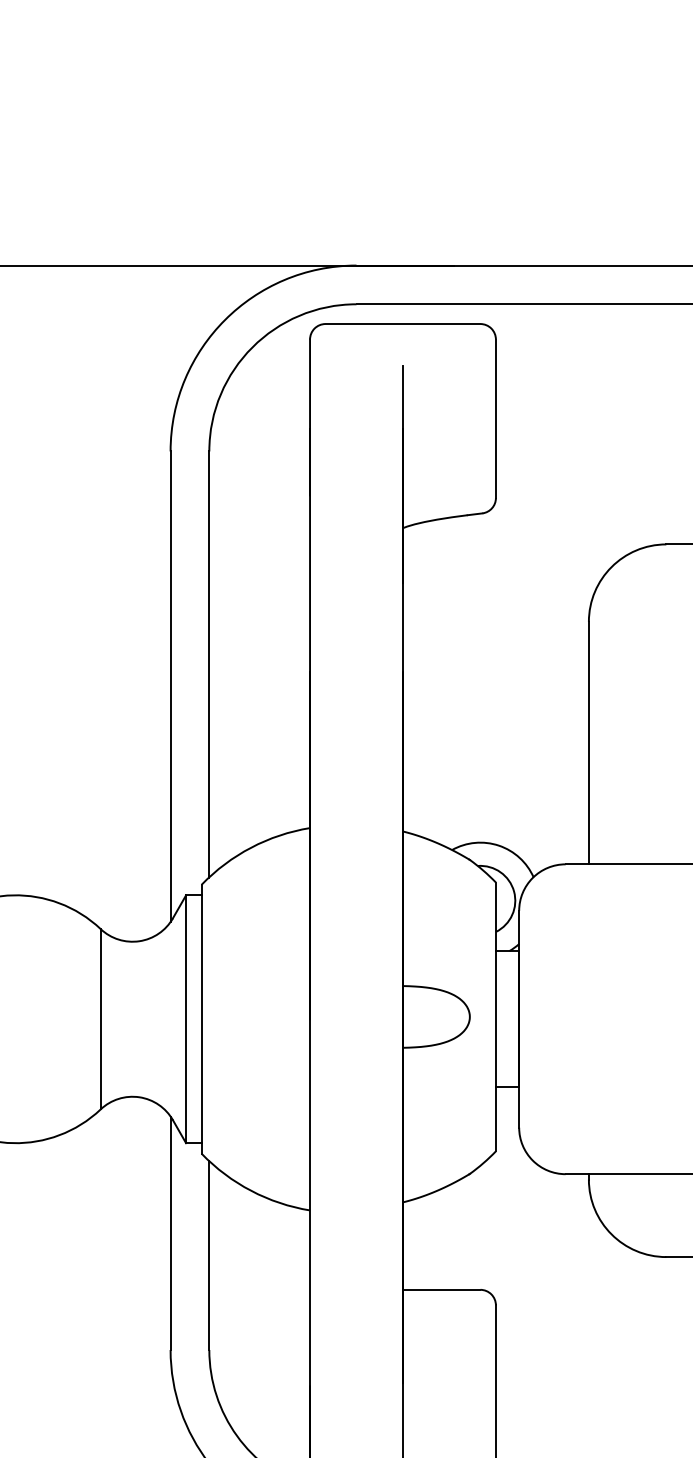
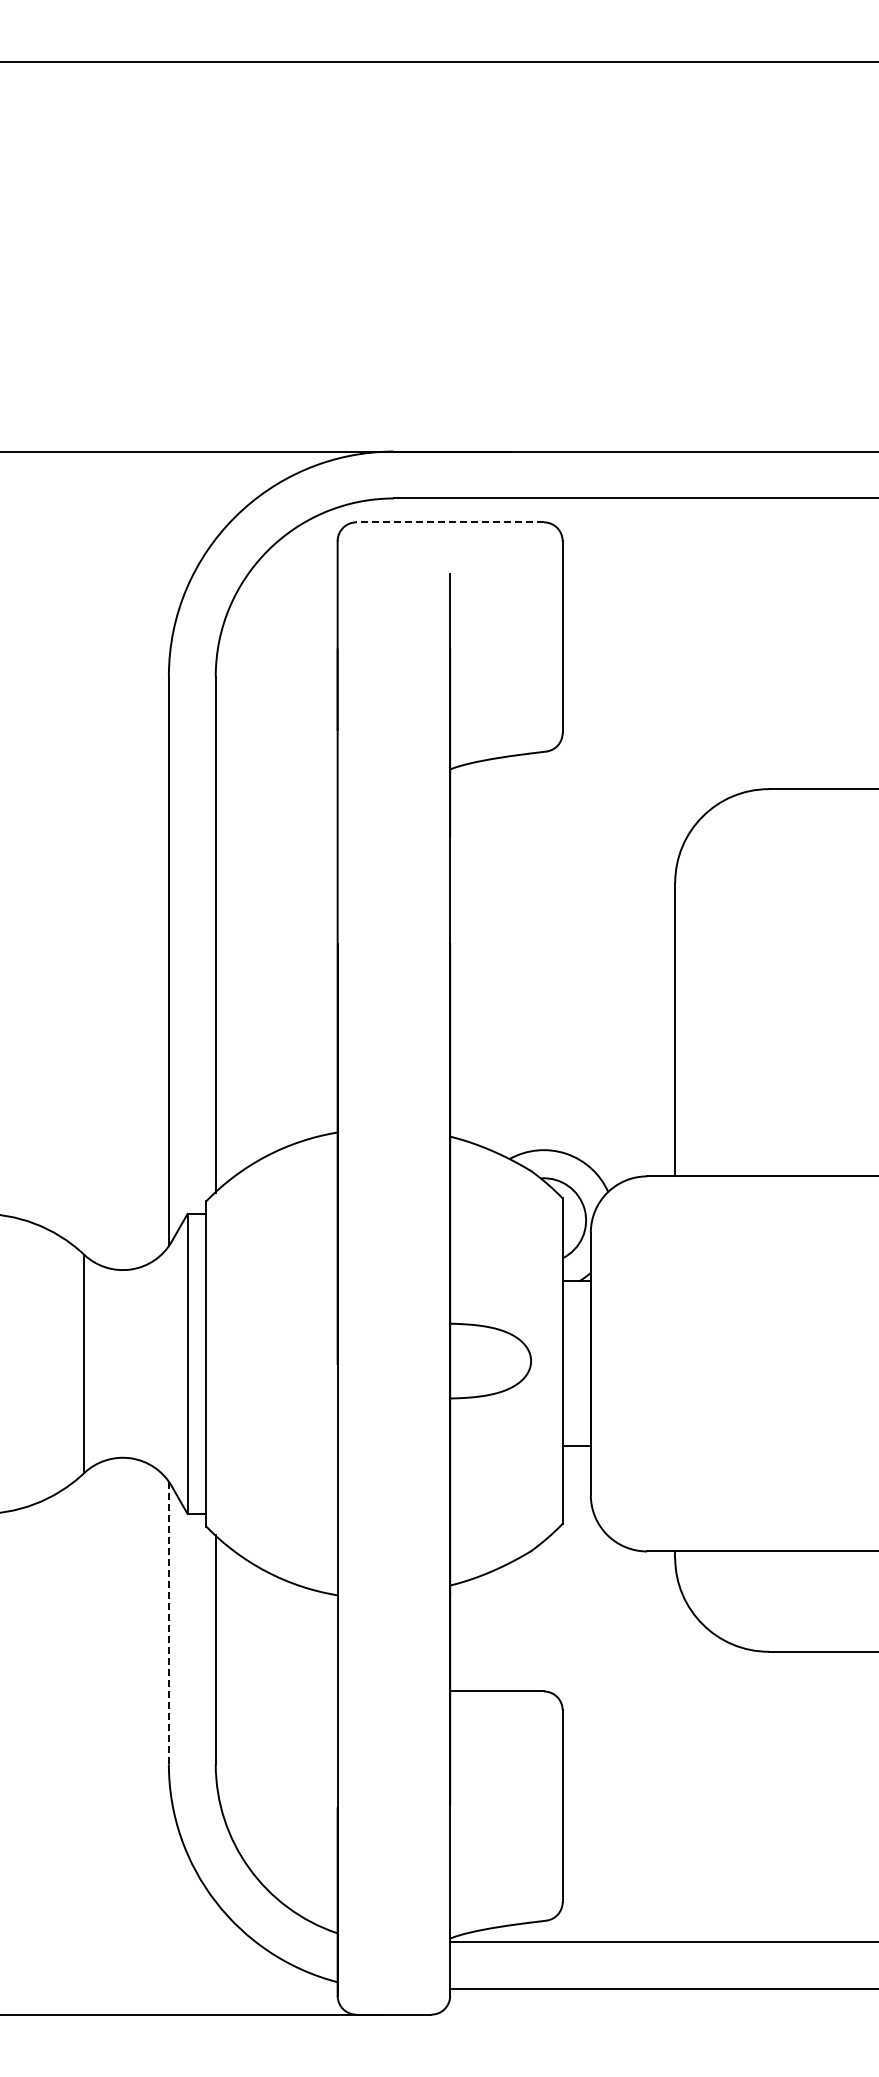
line: (403, 324) -> (450, 522), solid -> dashed
line: (170, 1233) -> (168, 1623), solid -> dashed

